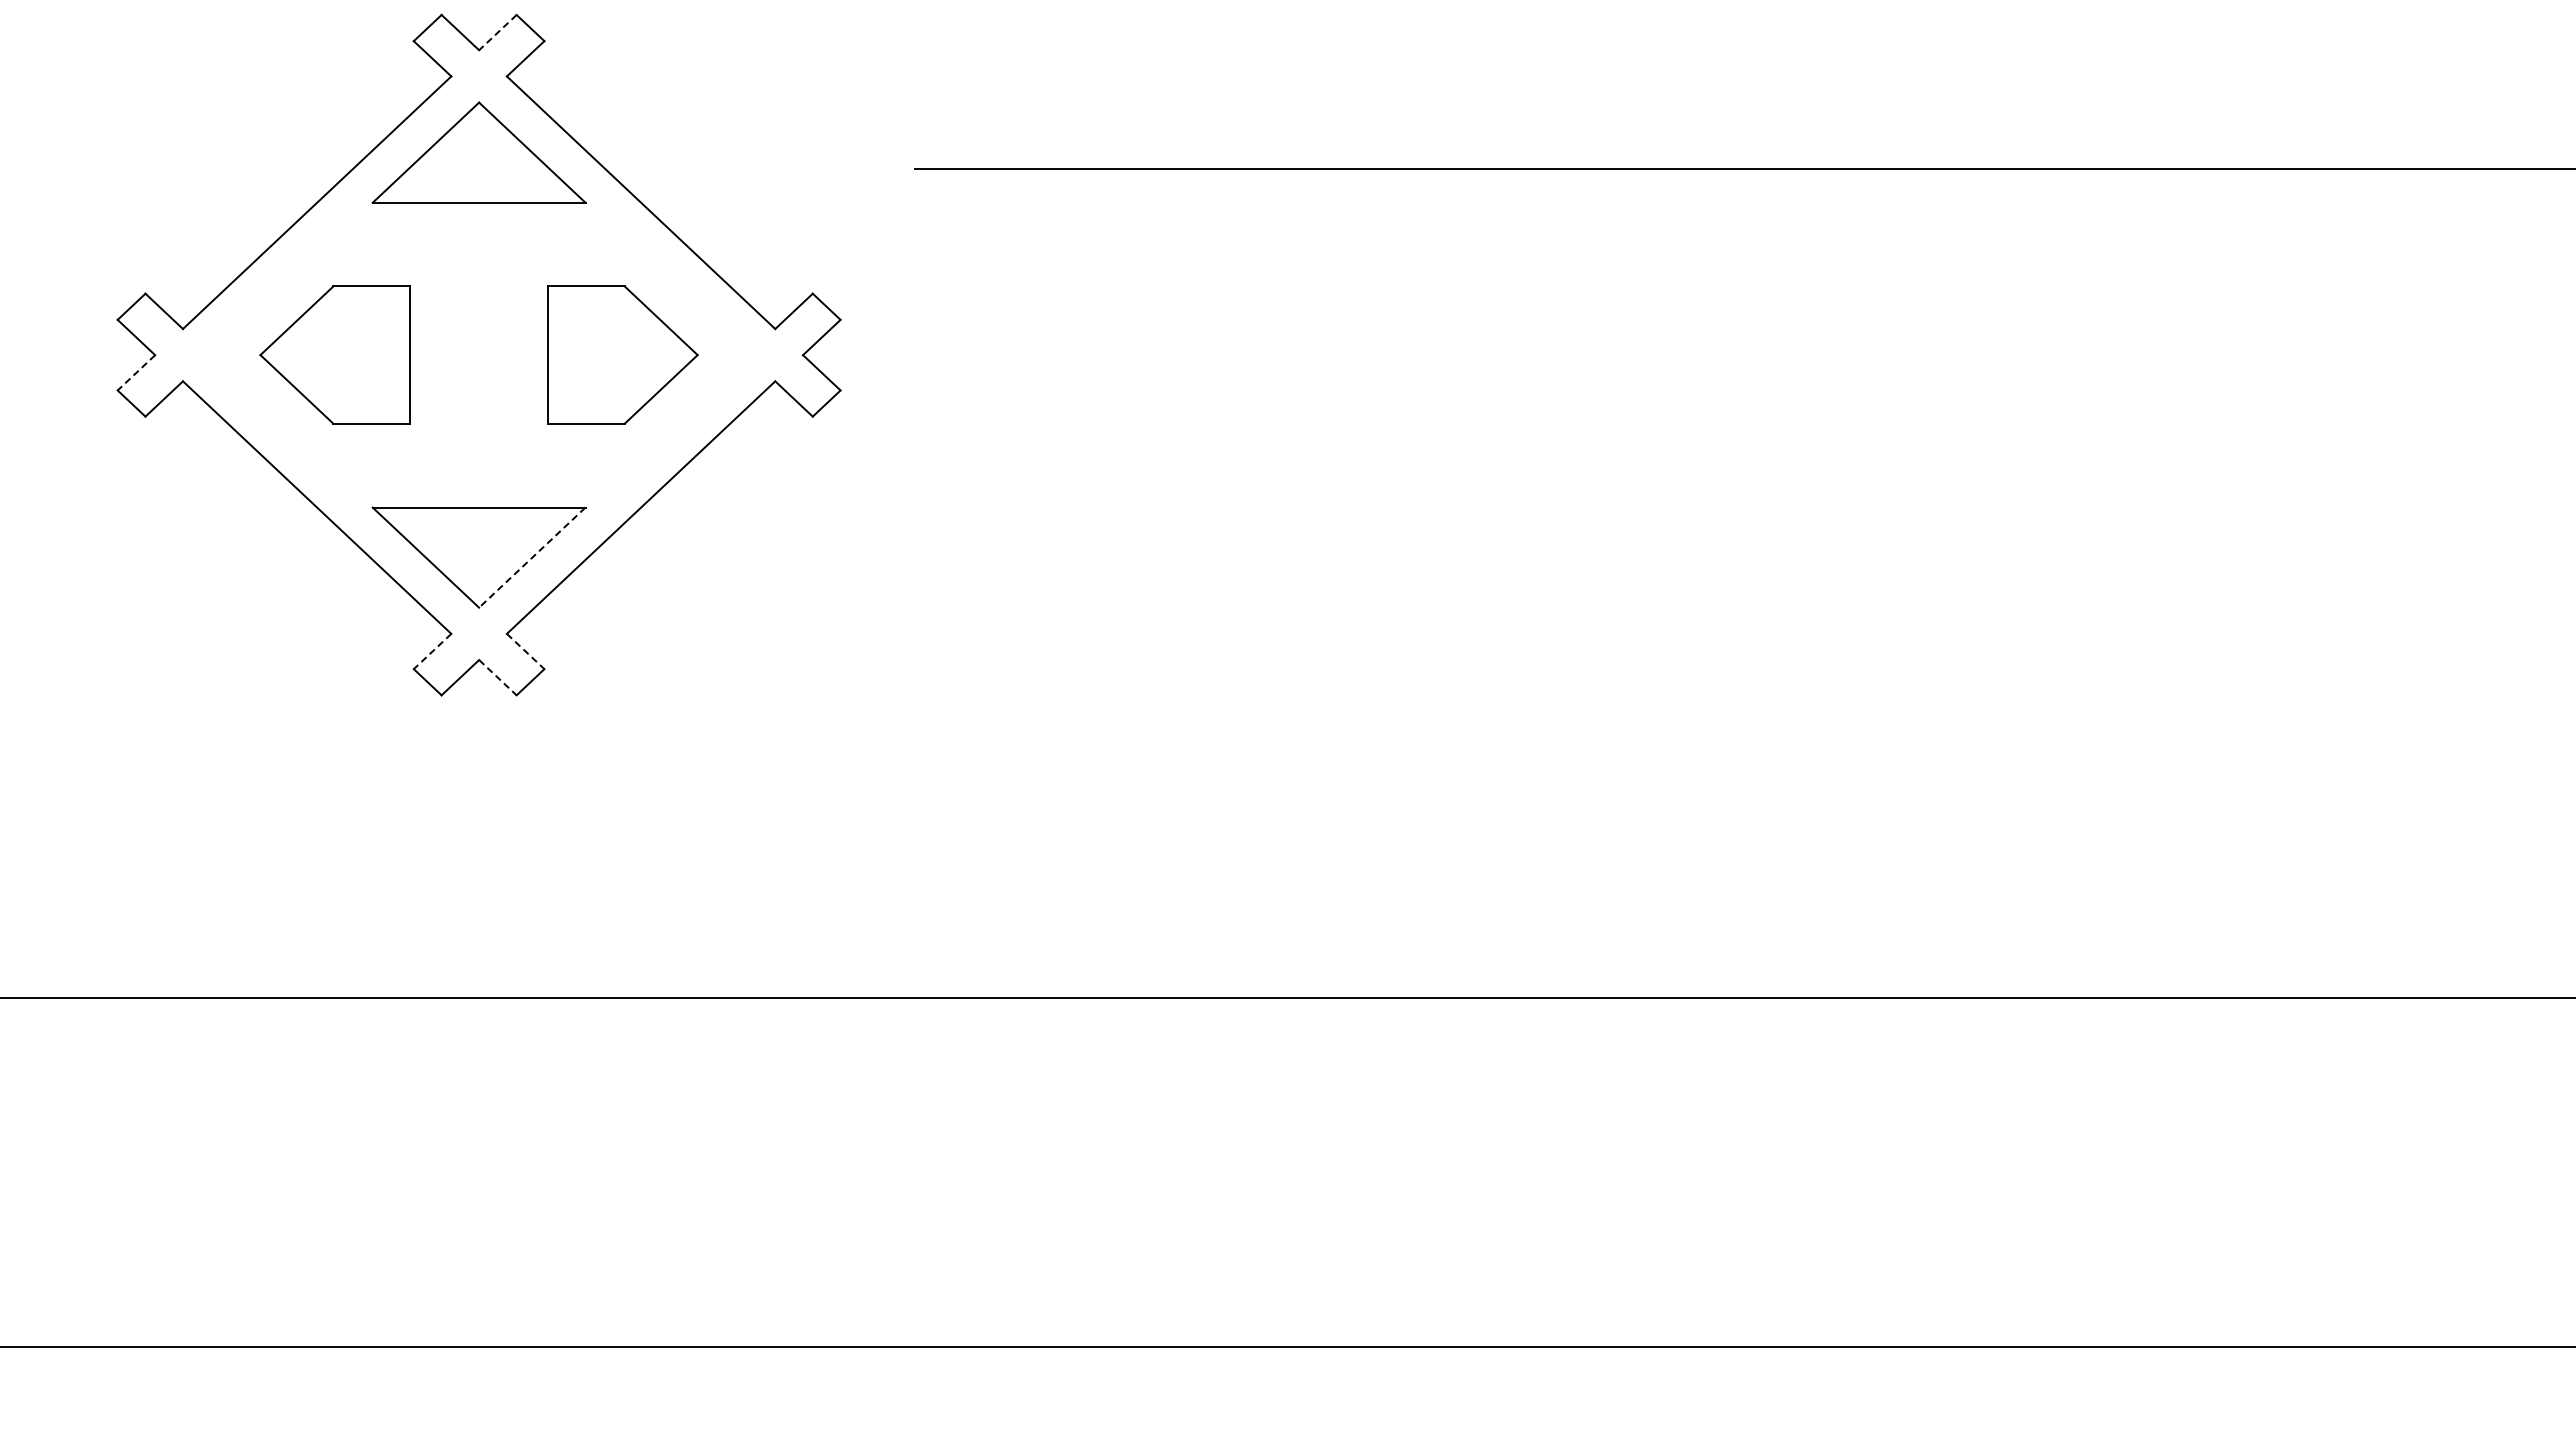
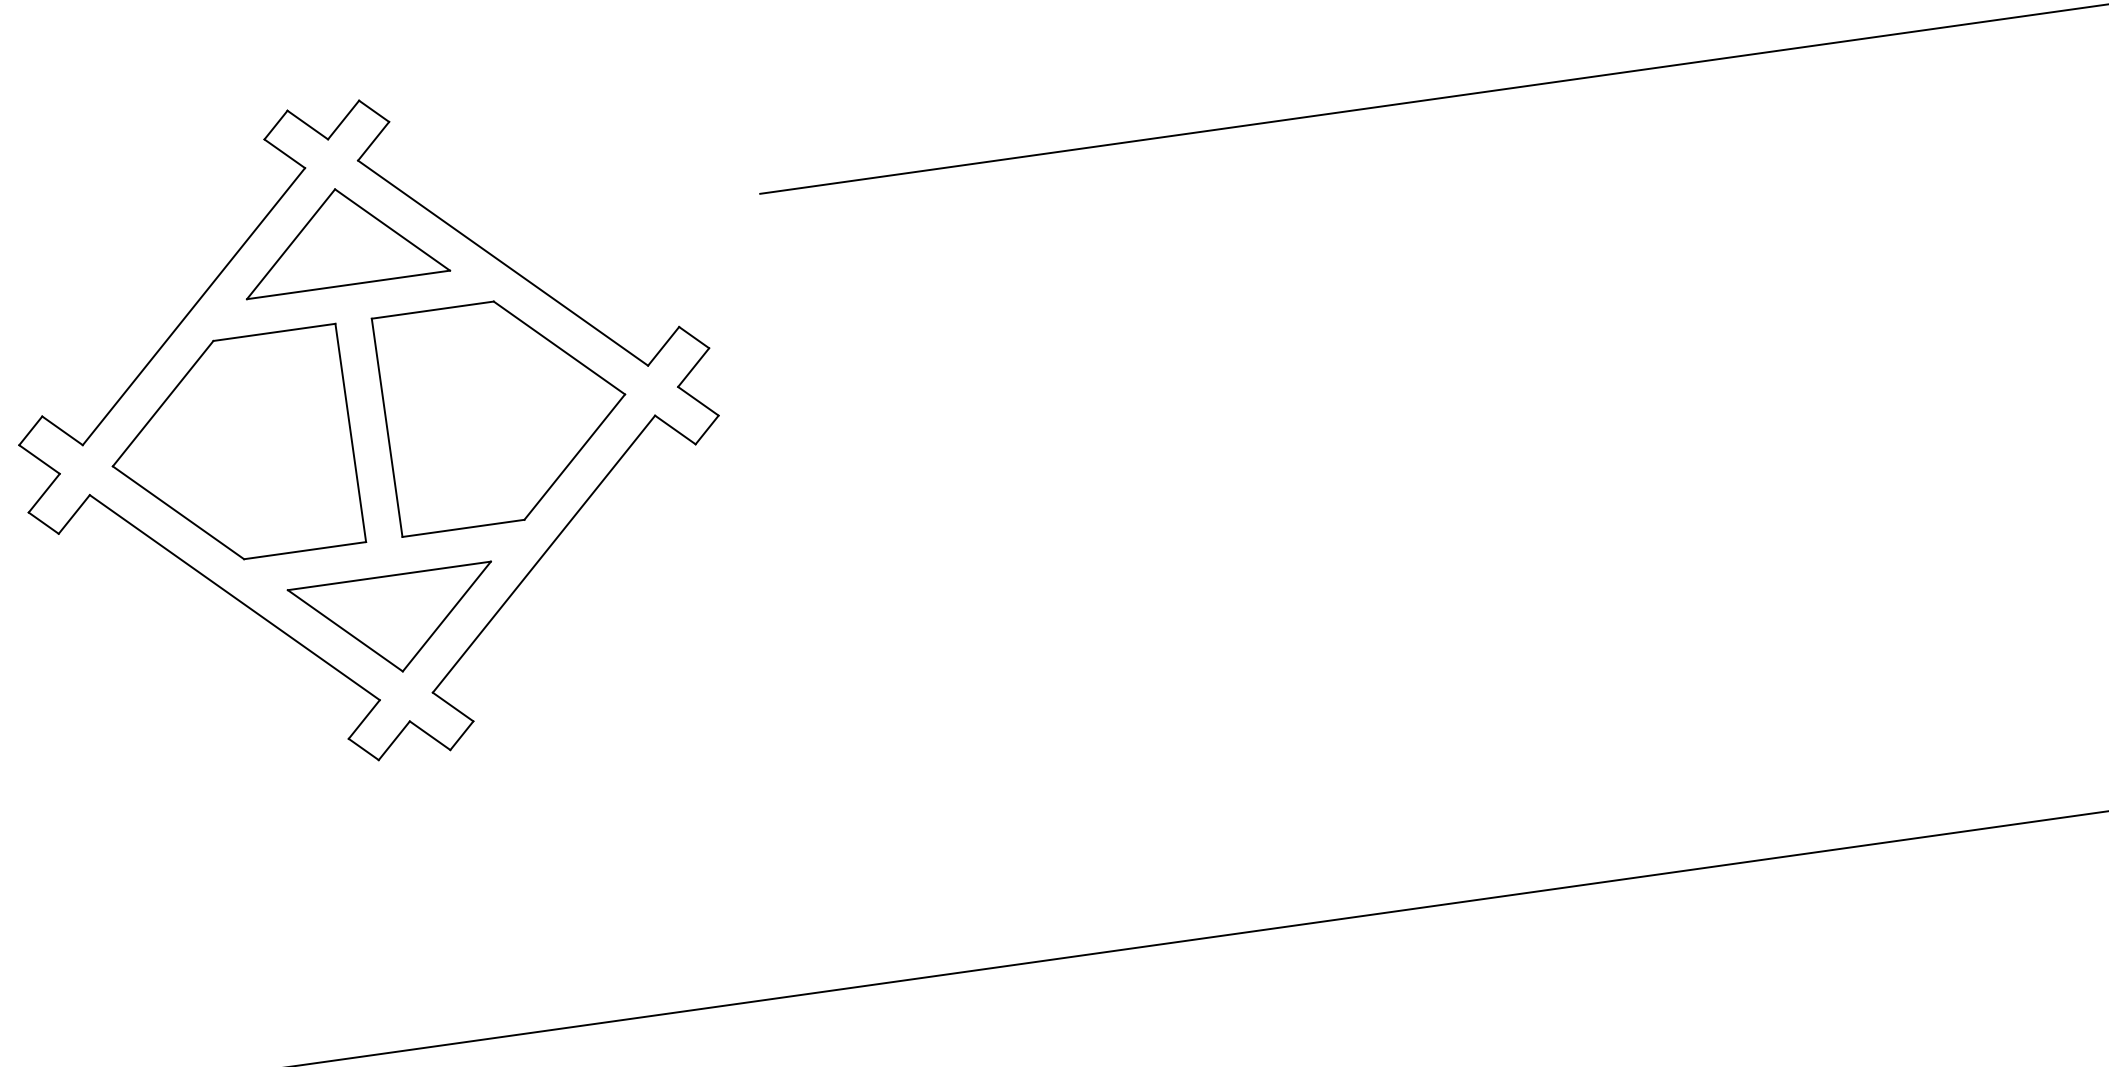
line: (497, 32) -> (343, 119), dashed -> solid
part: (334, 354) -> (230, 449), size x1.67
part: (622, 354) -> (505, 410), size x1.67
line: (136, 372) -> (44, 492), dashed -> solid
line: (531, 558) -> (446, 617), dashed -> solid
line: (432, 651) -> (364, 719), dashed -> solid
line: (525, 651) -> (452, 707), dashed -> solid
line: (497, 677) -> (429, 735), dashed -> solid

